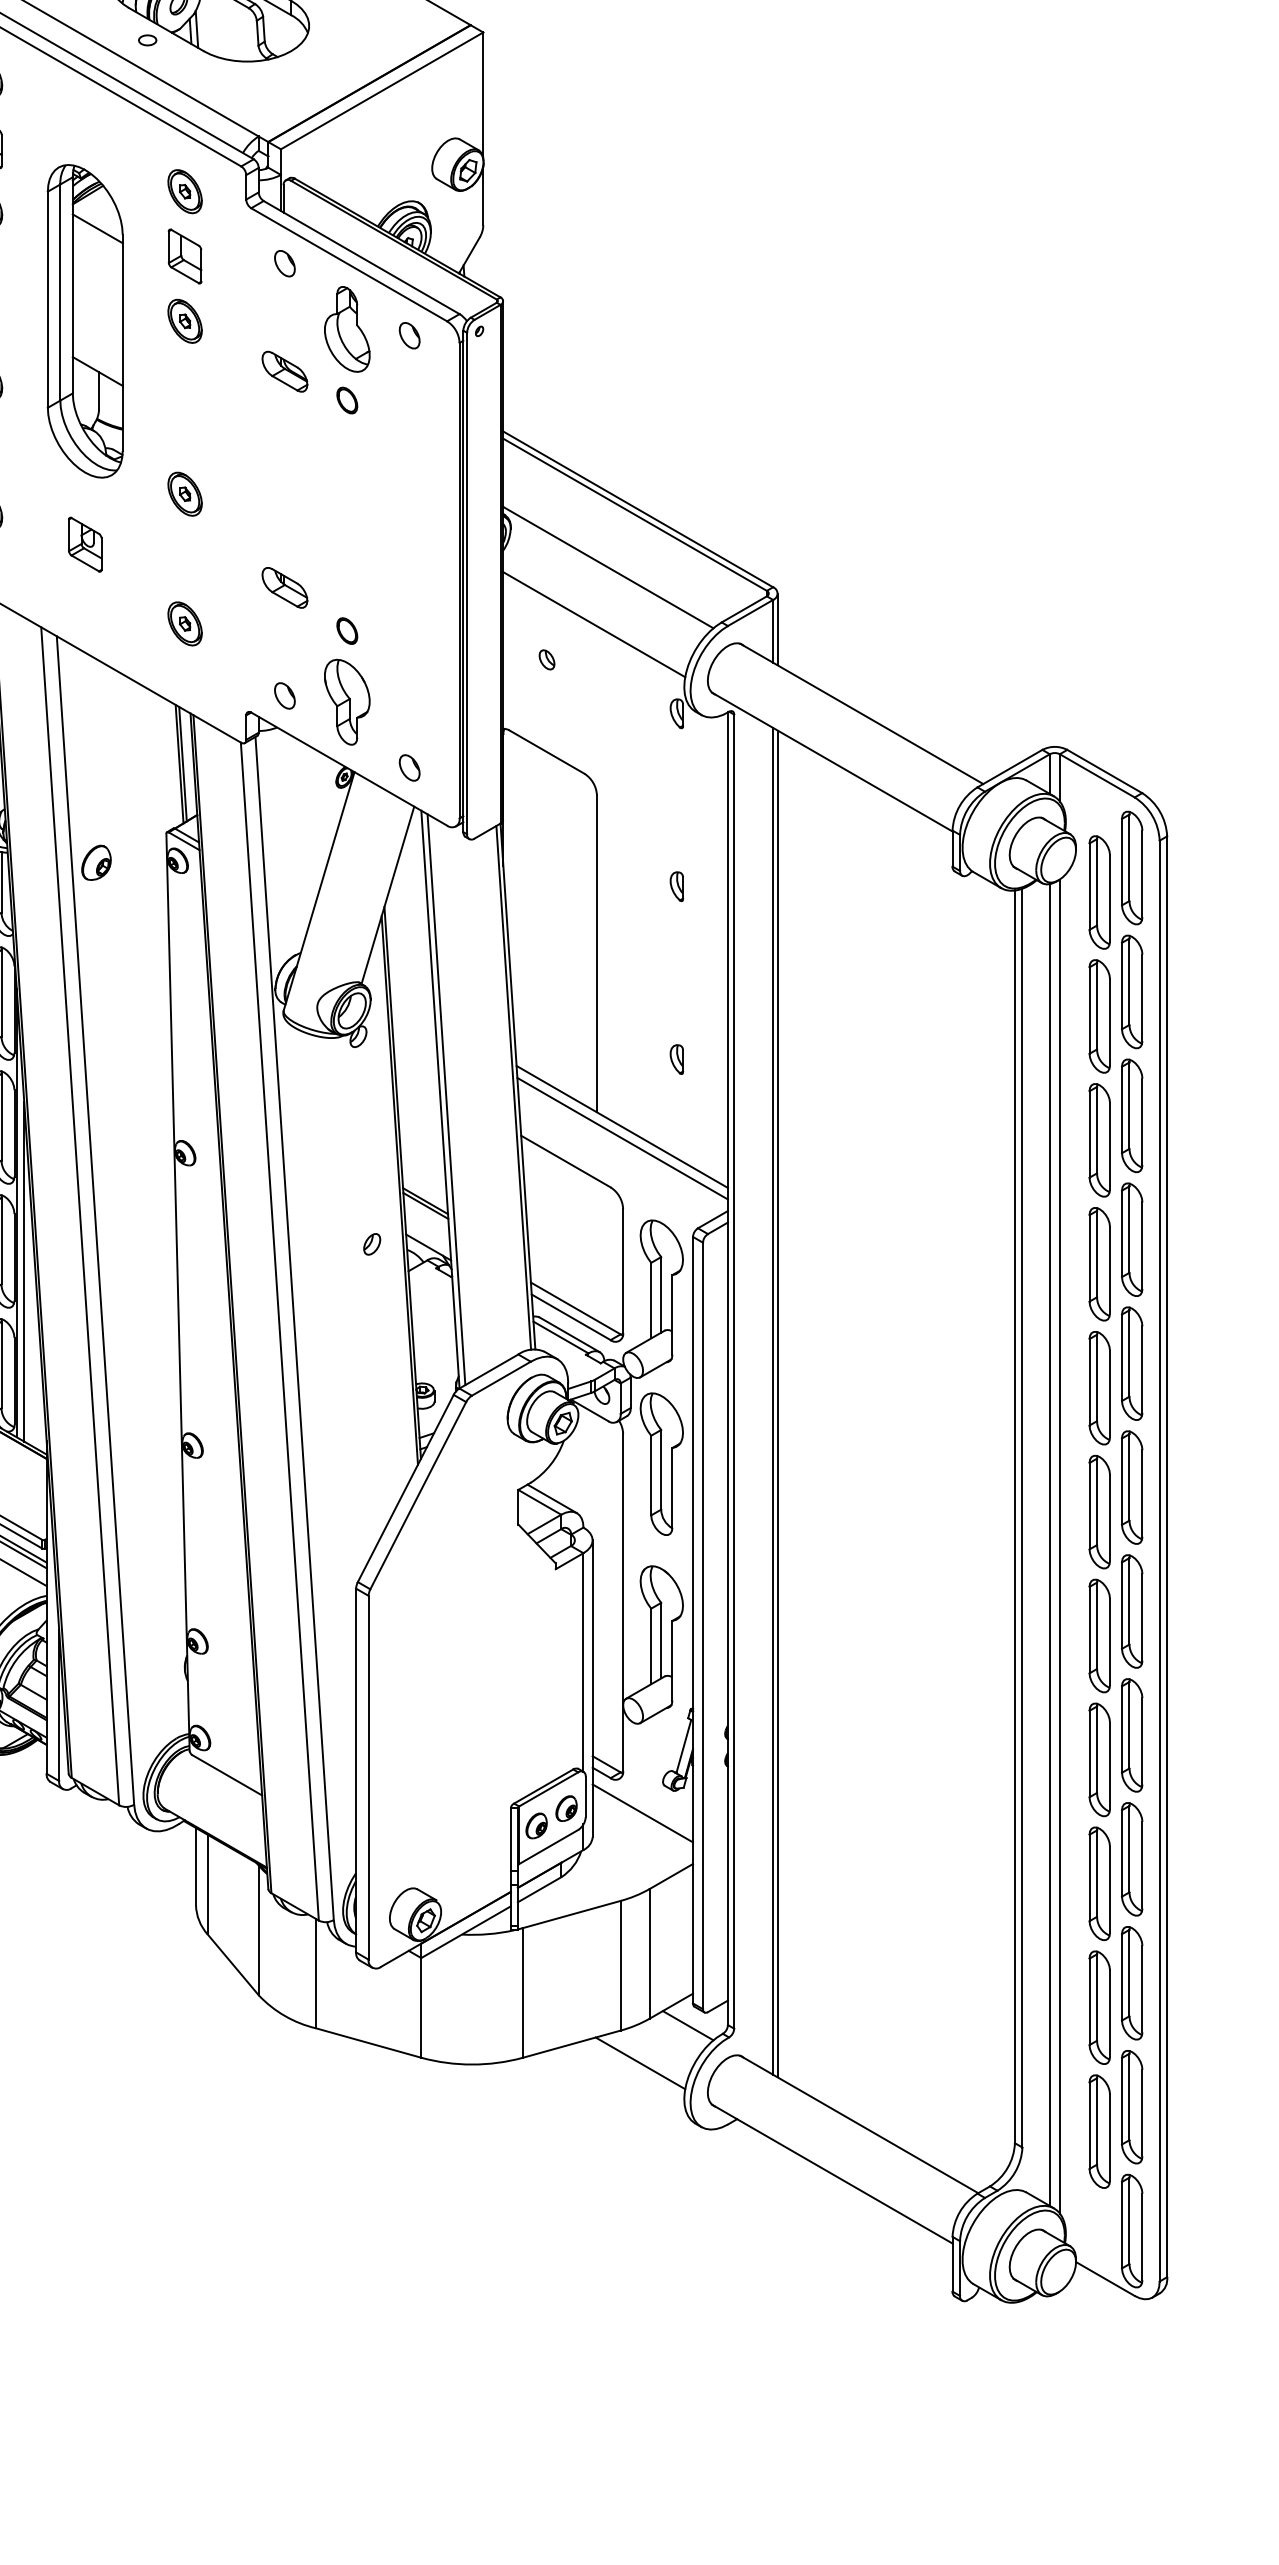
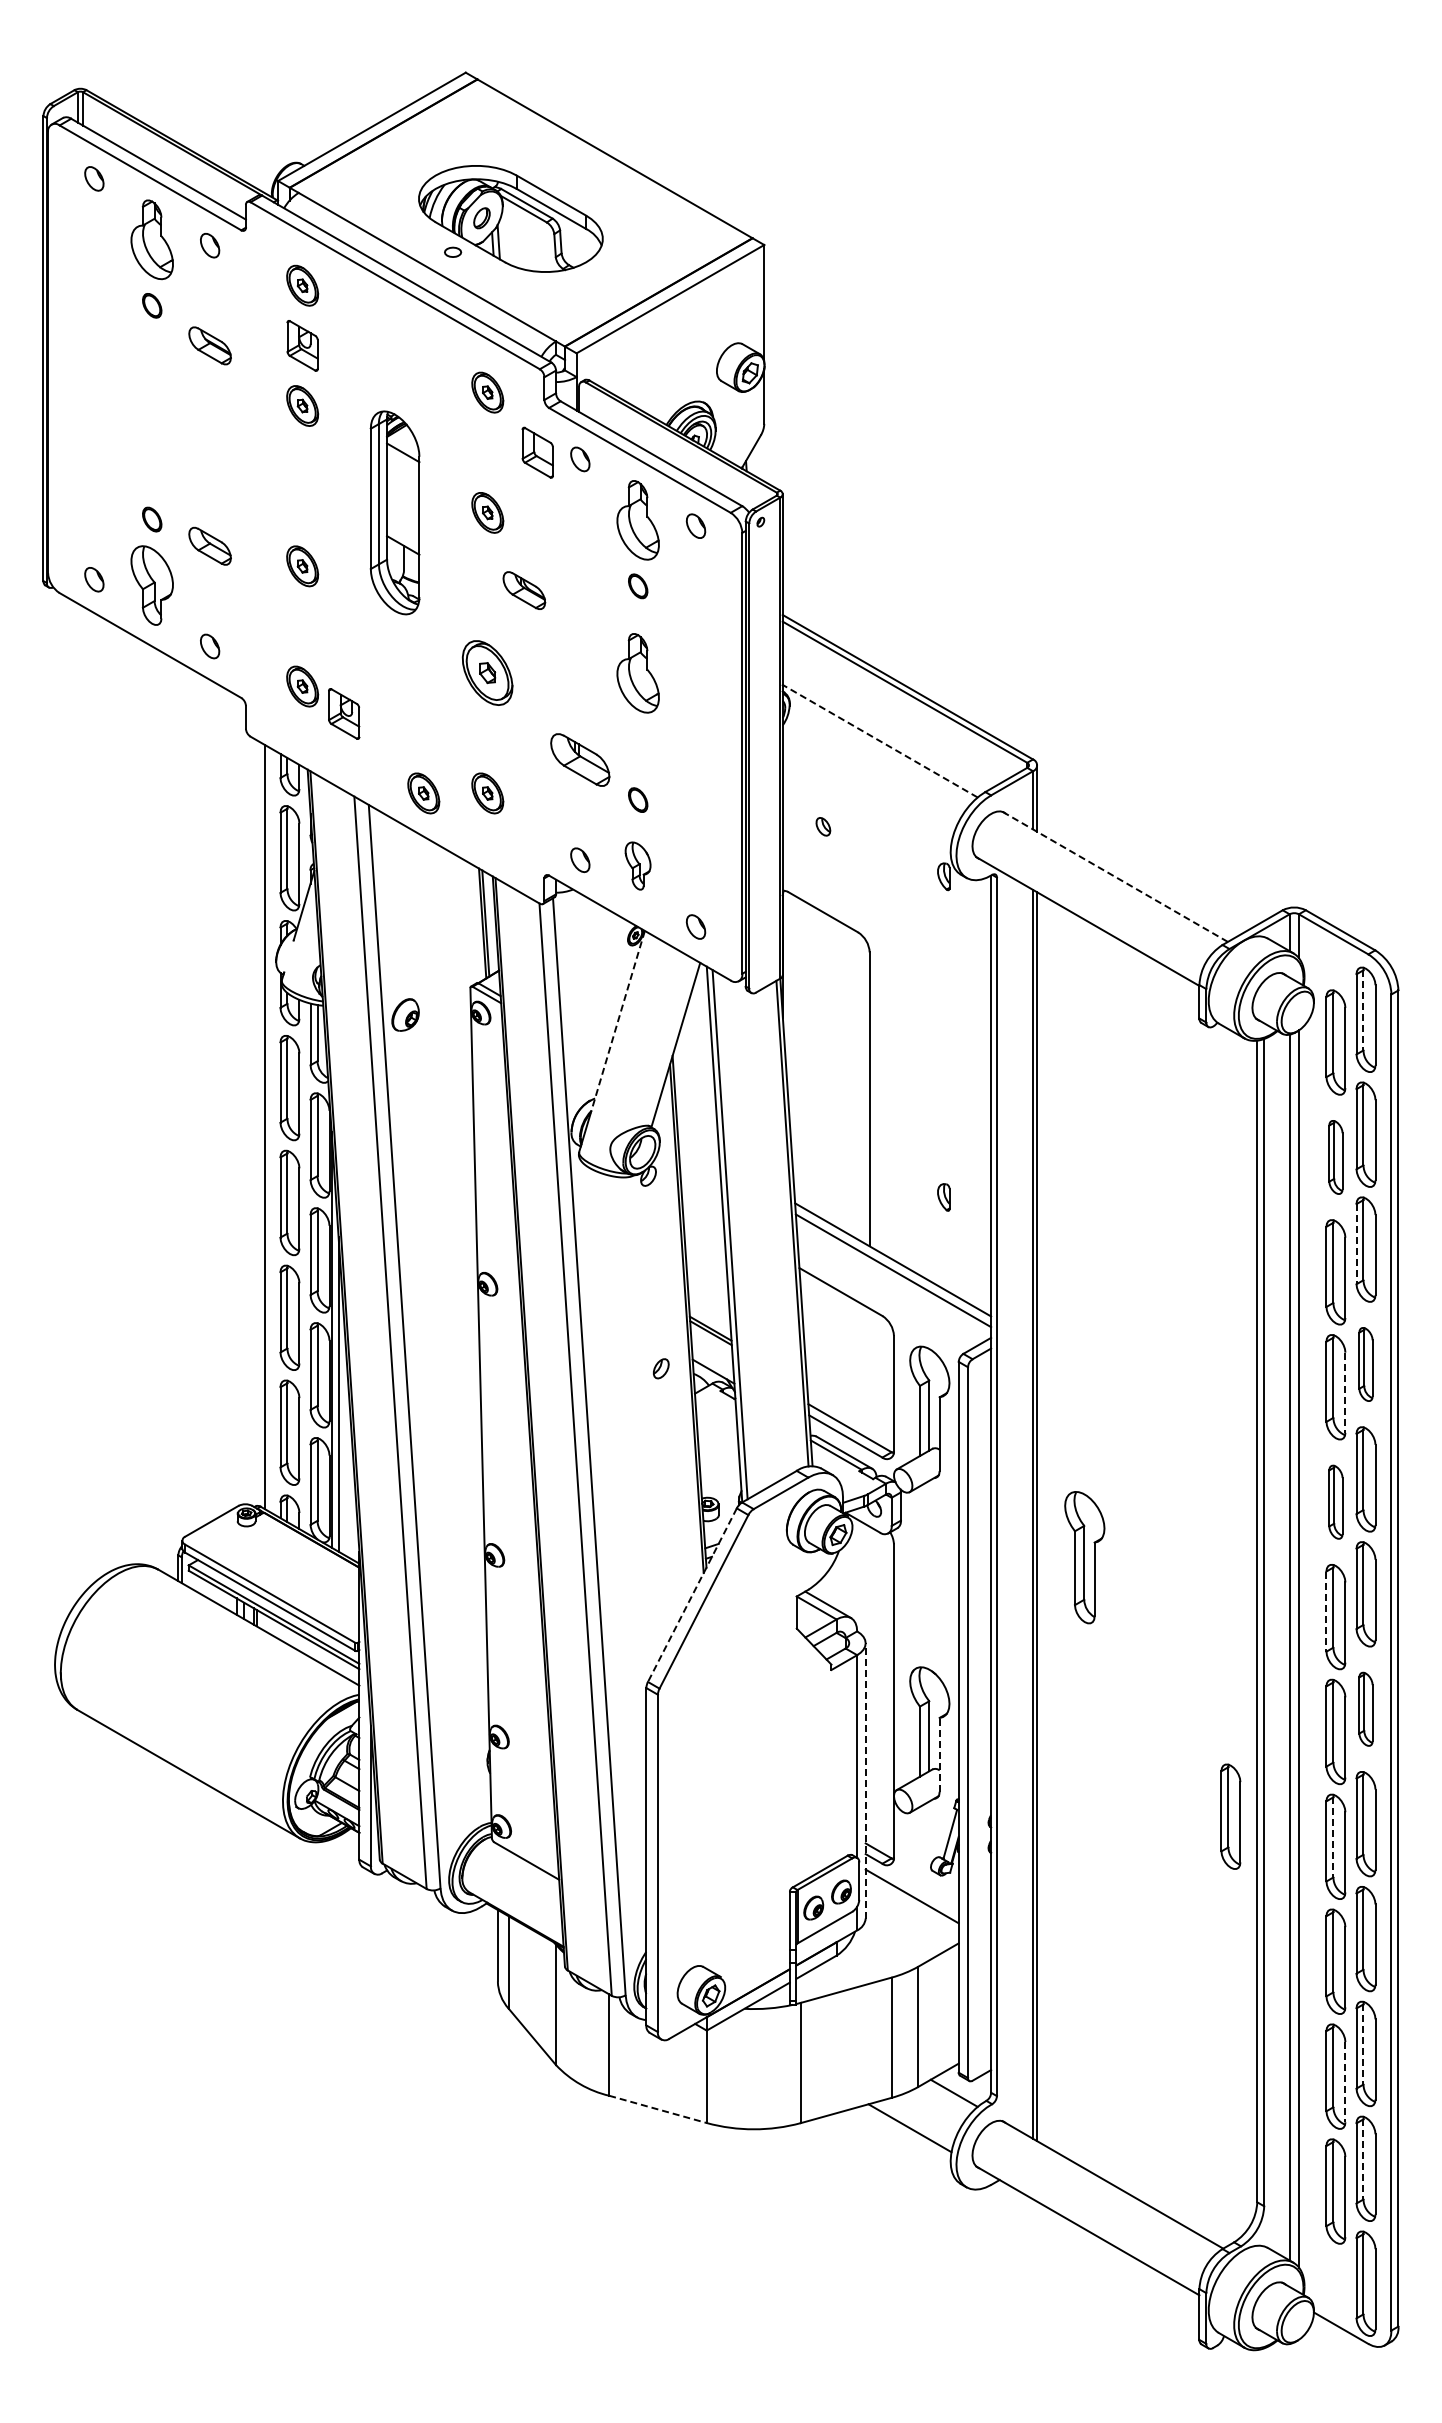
part: (184, 256) -> (537, 452), moved
part: (84, 320) -> (394, 512), size x0.7
part: (285, 371) -> (524, 590), moved
part: (184, 494) -> (487, 673), size x1.6
part: (346, 494) -> (637, 673), added
part: (85, 544) -> (344, 713), moved
line: (608, 567) -> (880, 741), solid -> dashed
part: (285, 587) -> (580, 759), size x1.4
part: (115, 623) -> (423, 793), added
line: (593, 623) -> (866, 793), removed
part: (346, 701) -> (637, 865), size x0.6
line: (860, 713) -> (1114, 876), solid -> dashed
line: (1129, 857) -> (1363, 1010), solid -> dashed
line: (325, 869) -> (617, 1021), solid -> dashed
part: (676, 886) -> (943, 1036), removed
part: (1099, 1016) -> (1335, 1157), size x0.7
line: (1121, 1110) -> (1356, 1244), solid -> dashed
part: (1131, 1239) -> (1365, 1364), size x0.7
line: (1110, 1271) -> (1345, 1393), solid -> dashed
part: (1099, 1388) -> (1335, 1502), size x0.7
part: (661, 1464) -> (1084, 1557), moved
line: (405, 1488) -> (692, 1595), solid -> dashed
line: (1089, 1507) -> (1326, 1612), solid -> dashed
part: (1131, 1611) -> (1365, 1709), size x0.7
line: (672, 1660) -> (939, 1754), solid -> dashed
line: (592, 1688) -> (865, 1780), solid -> dashed
part: (986, 1727) -> (1230, 1816), added
line: (1097, 1749) -> (1333, 1837), solid -> dashed
line: (1129, 1973) -> (1363, 2044), solid -> dashed
line: (1110, 2014) -> (1345, 2082), solid -> dashed
line: (369, 2043) -> (658, 2109), solid -> dashed
line: (1129, 2097) -> (1363, 2159), solid -> dashed

